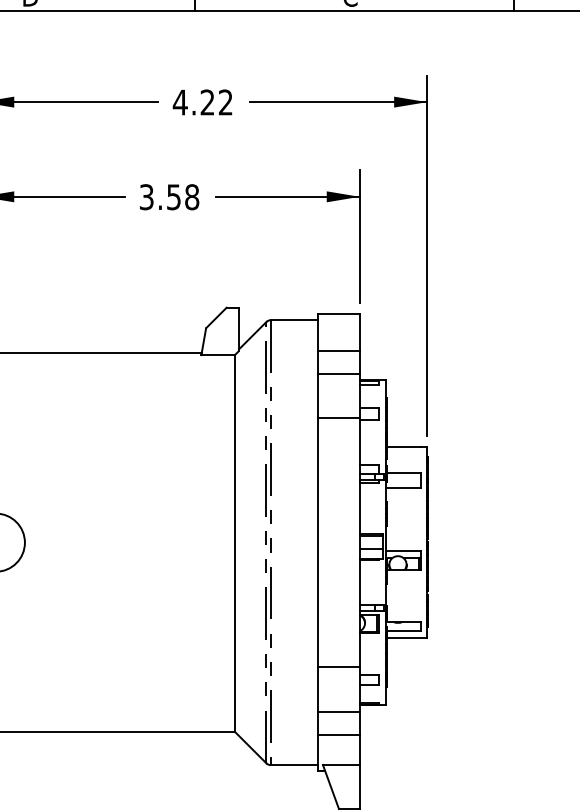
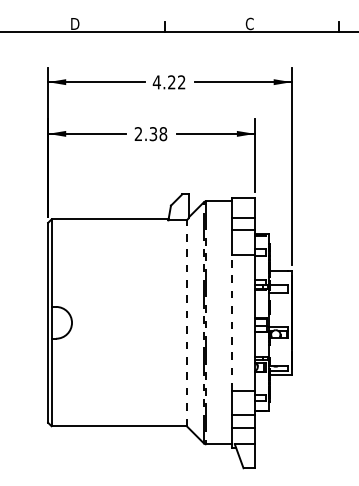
text: (159, 197) -> (145, 134), 3.58 -> 2.38
line: (318, 542) -> (232, 322), solid -> dashed
line: (234, 543) -> (186, 323), solid -> dashed

